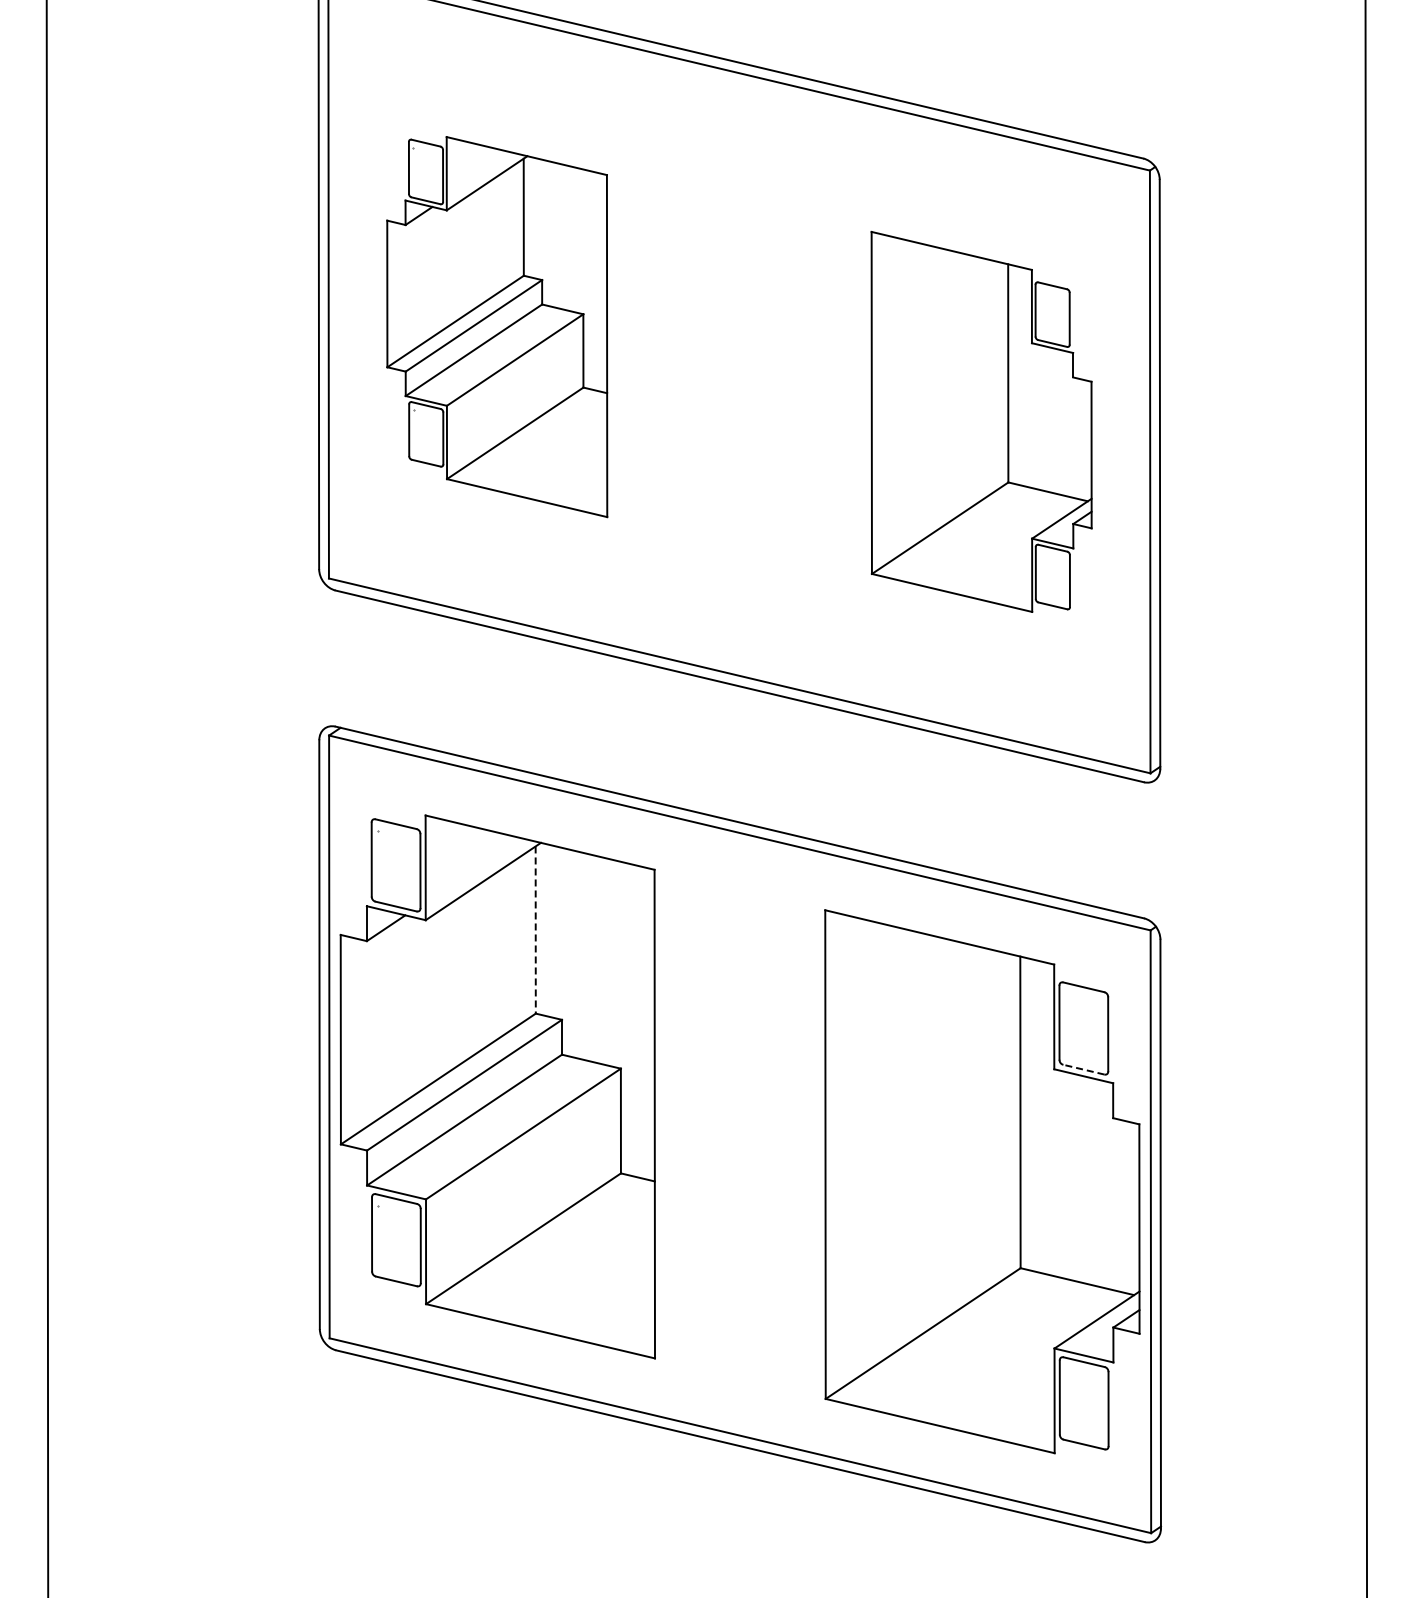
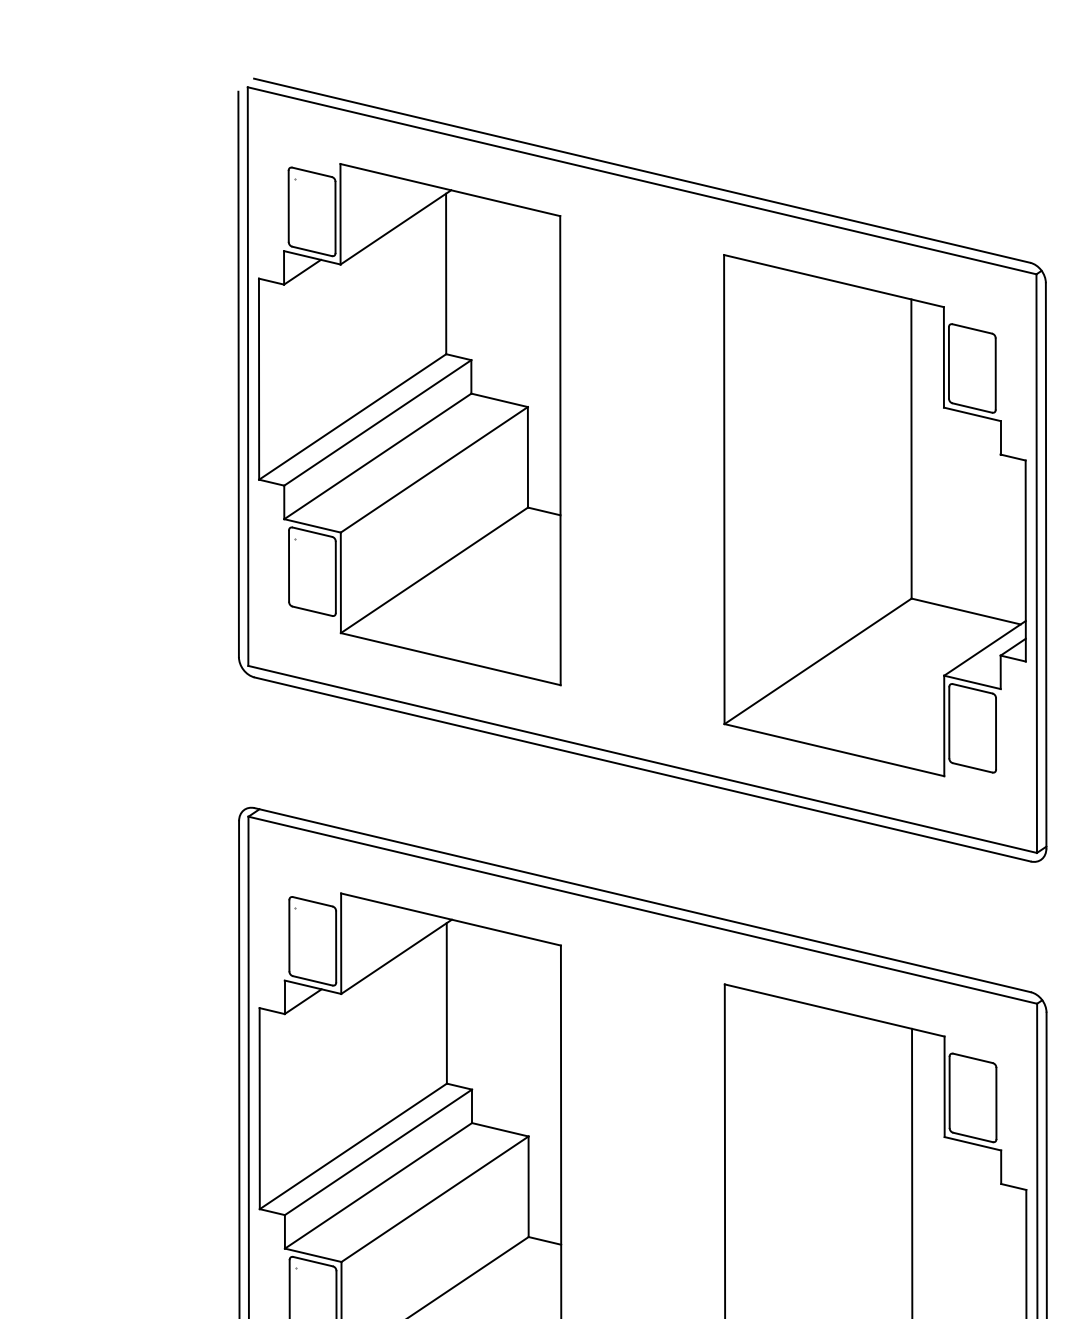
part: (497, 326) -> (410, 424), size x1.43
part: (981, 421) -> (874, 515), size x1.43
line: (535, 930) -> (446, 1003), dashed -> solid
line: (1083, 1069) -> (972, 1137), dashed -> solid

